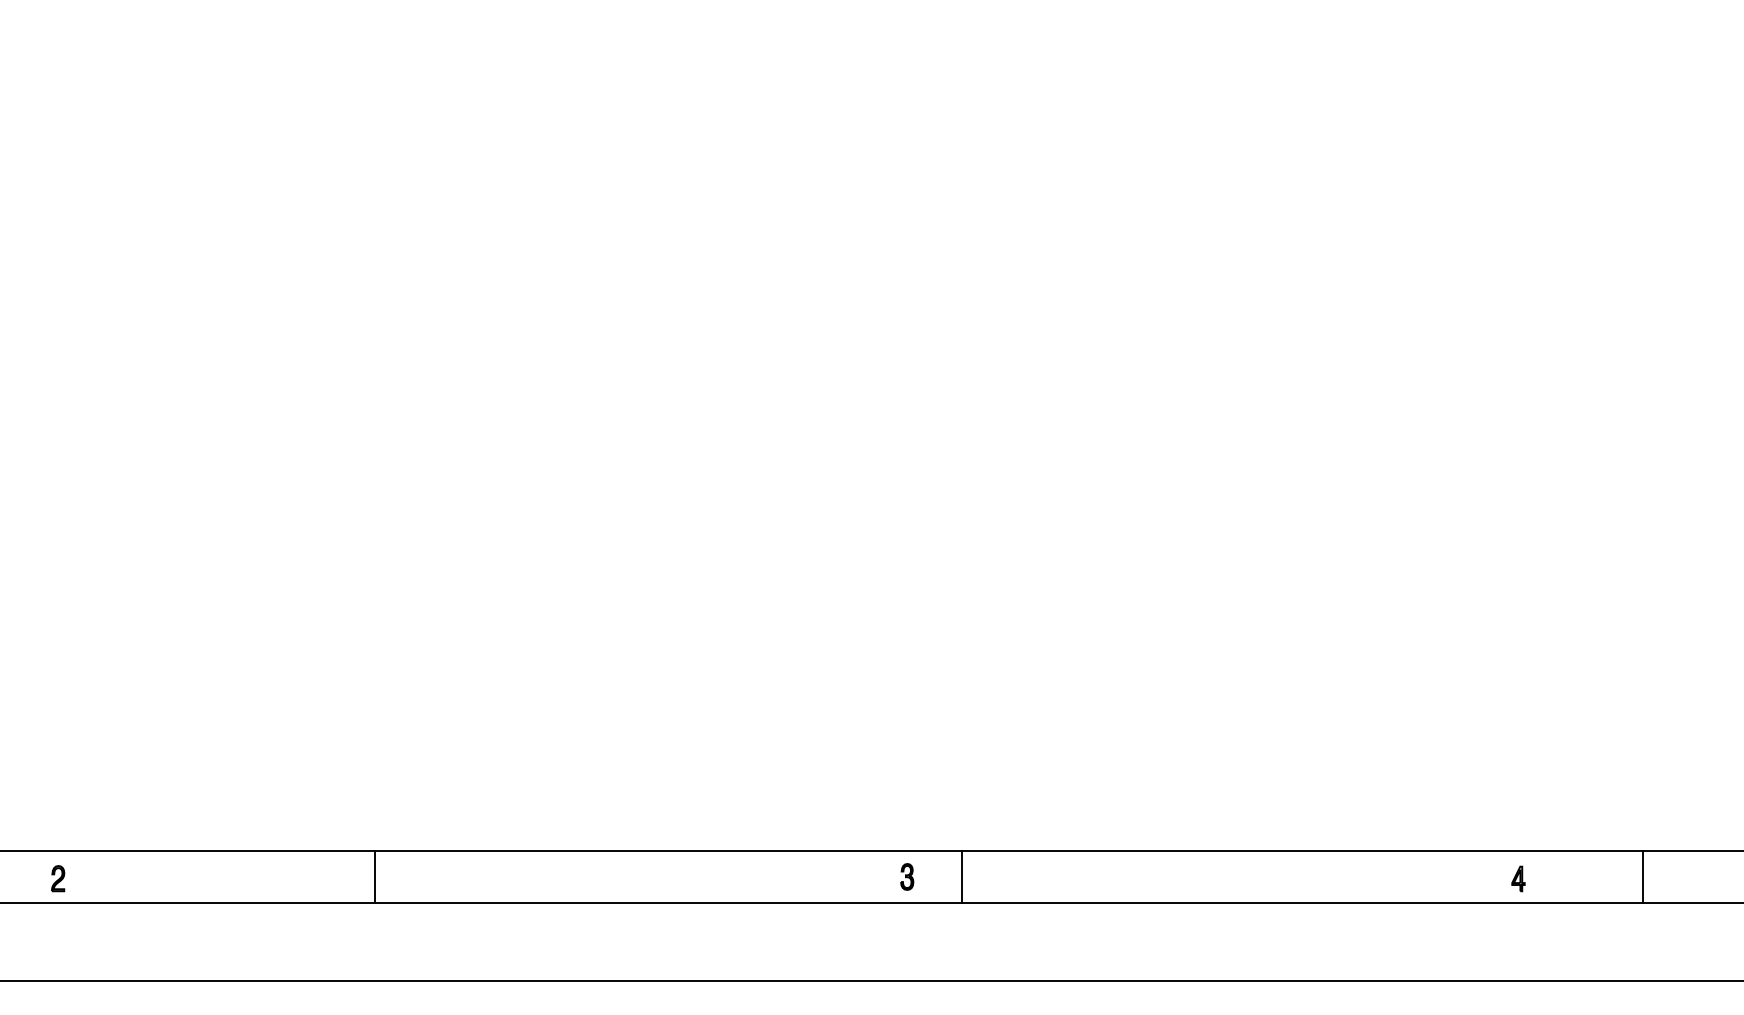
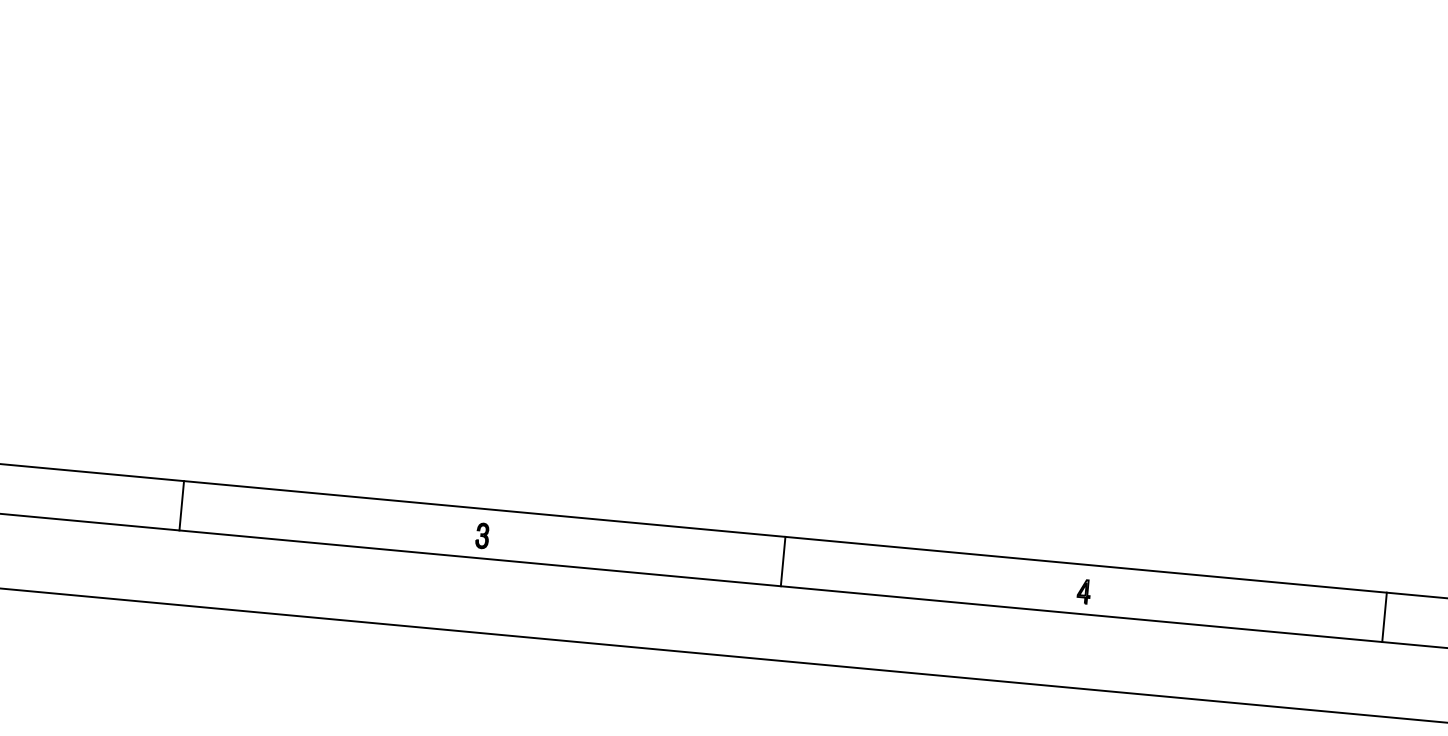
part: (907, 876) -> (482, 535), moved
line: (962, 876) -> (783, 561), moved
part: (1518, 878) -> (1084, 591), moved

